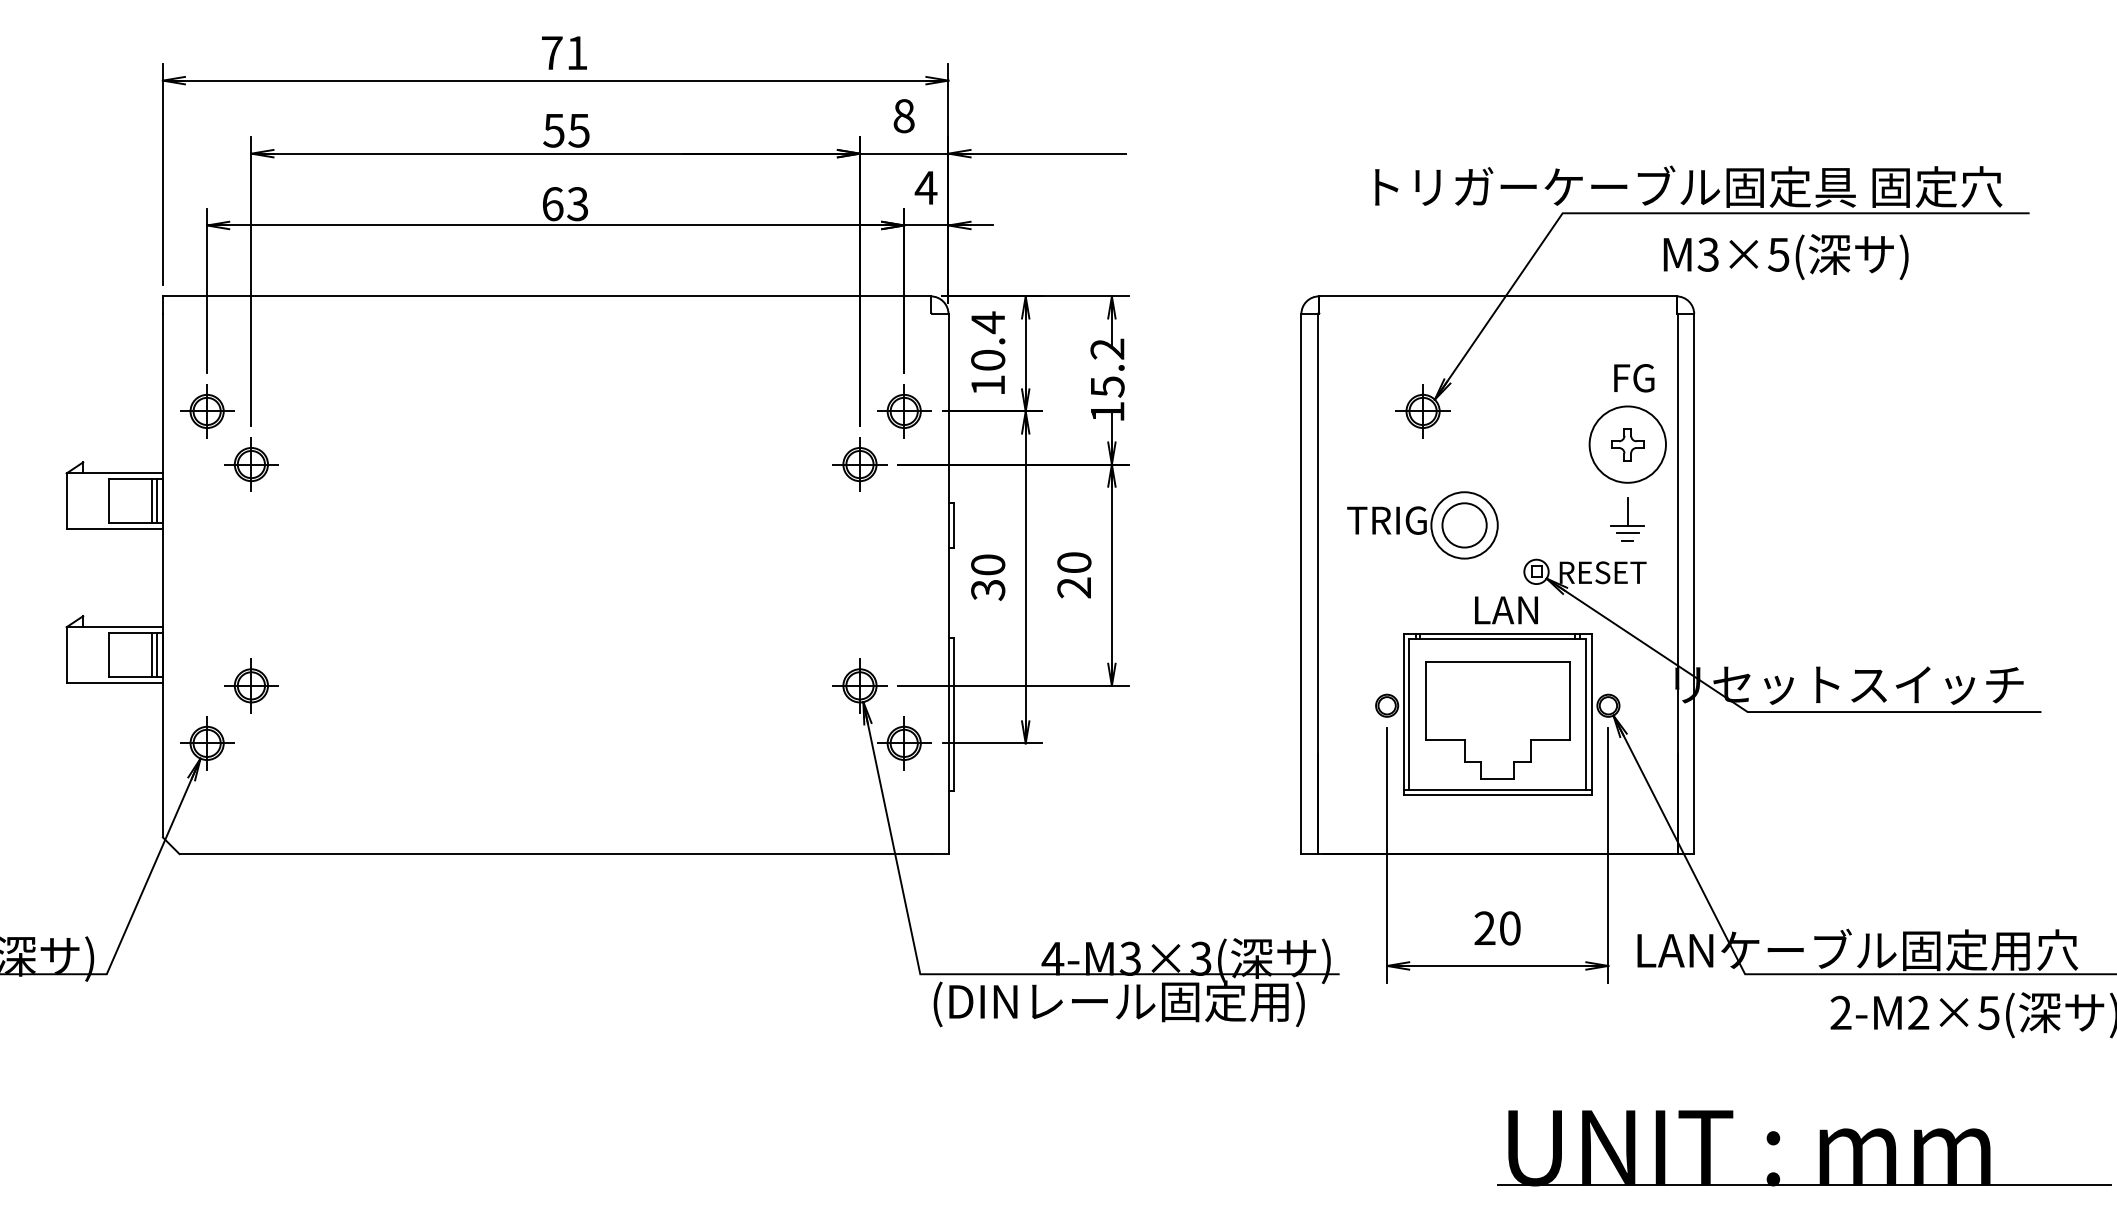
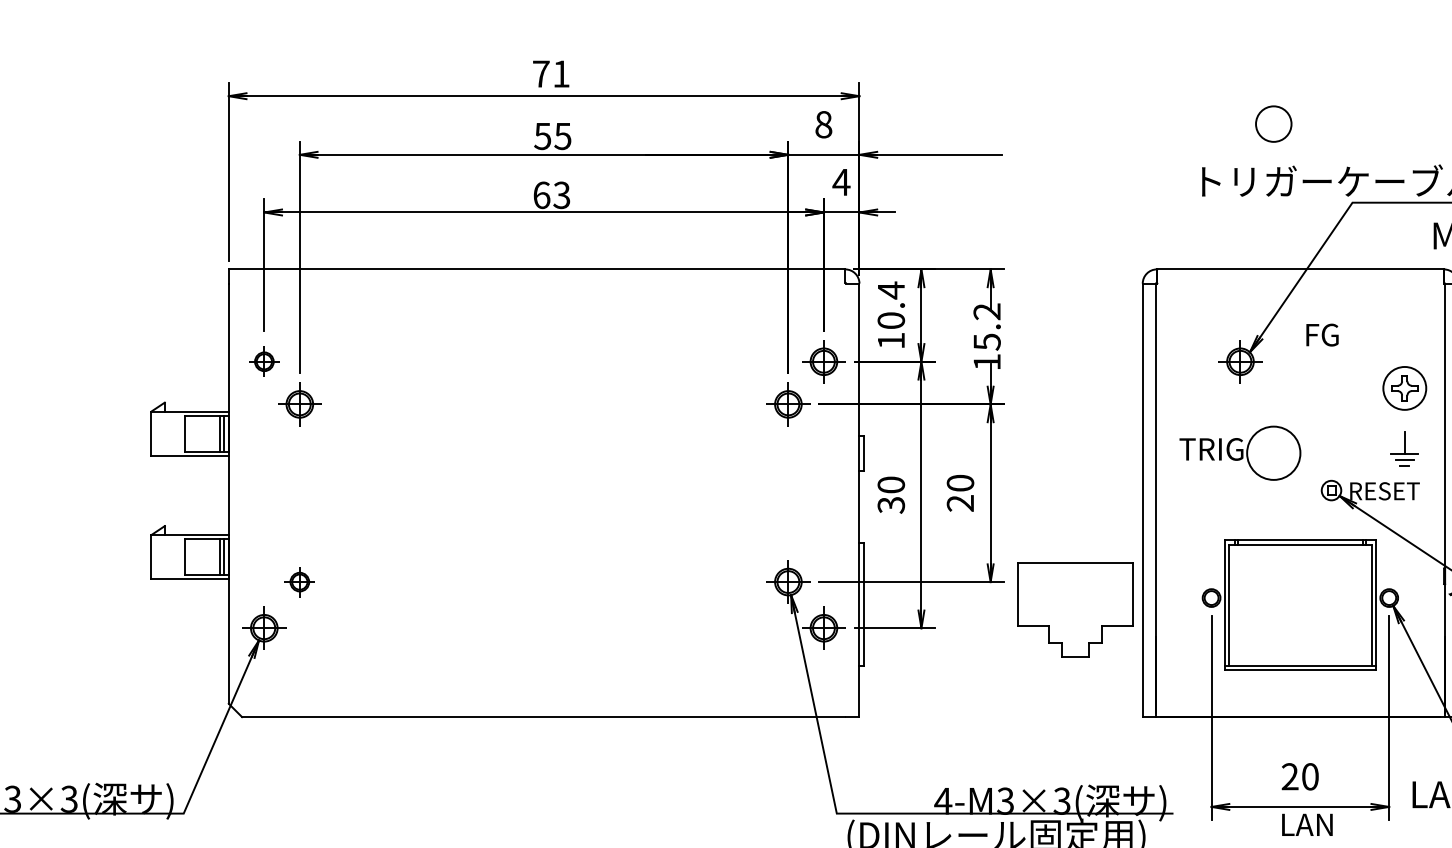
text: (1634, 378) -> (1322, 335), moved
part: (207, 411) -> (264, 361), size x0.7
circle: (1627, 444) -> (1404, 388), size x0.7
circle: (1464, 525) -> (1273, 124), moved
text: (1506, 610) -> (1307, 825), moved
part: (251, 685) -> (299, 581), size x0.7
part: (1497, 720) -> (1075, 609), moved

